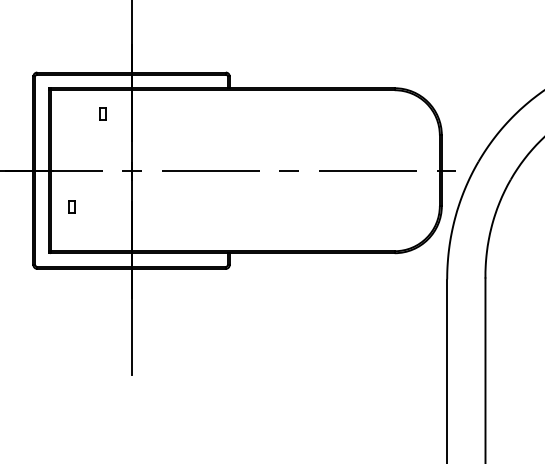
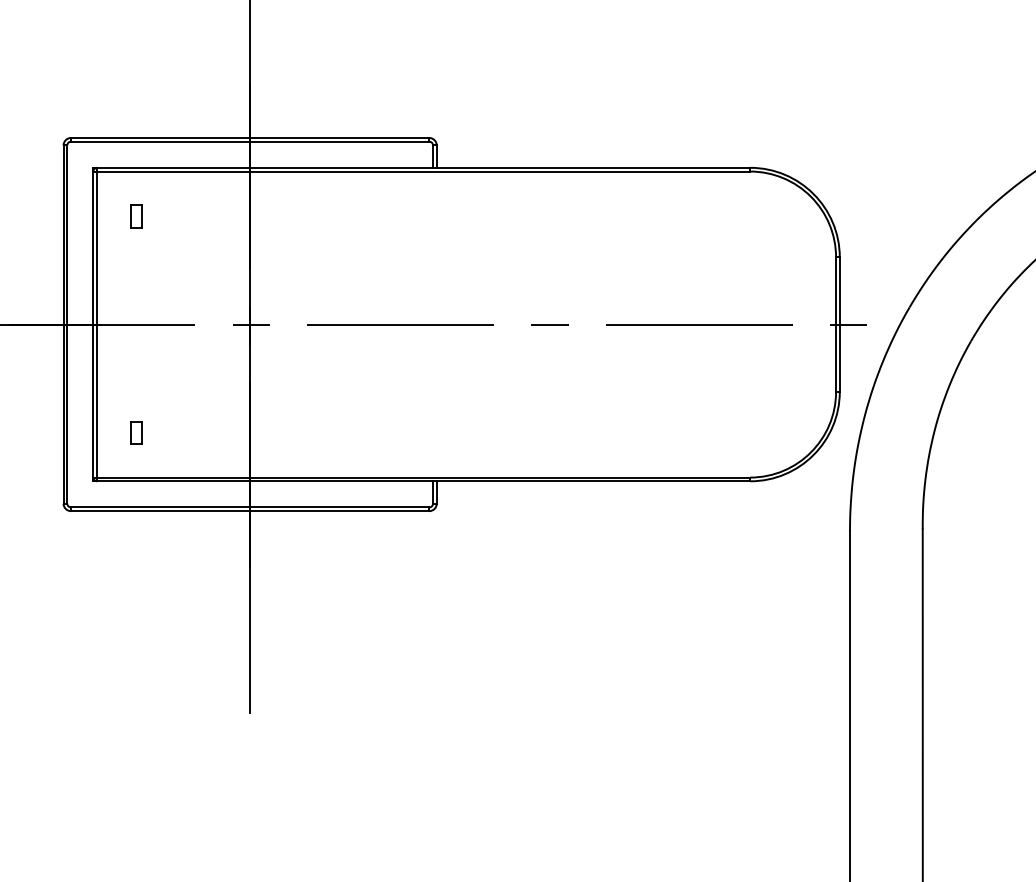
part: (102, 113) -> (135, 215), moved
part: (71, 206) -> (135, 432), moved

